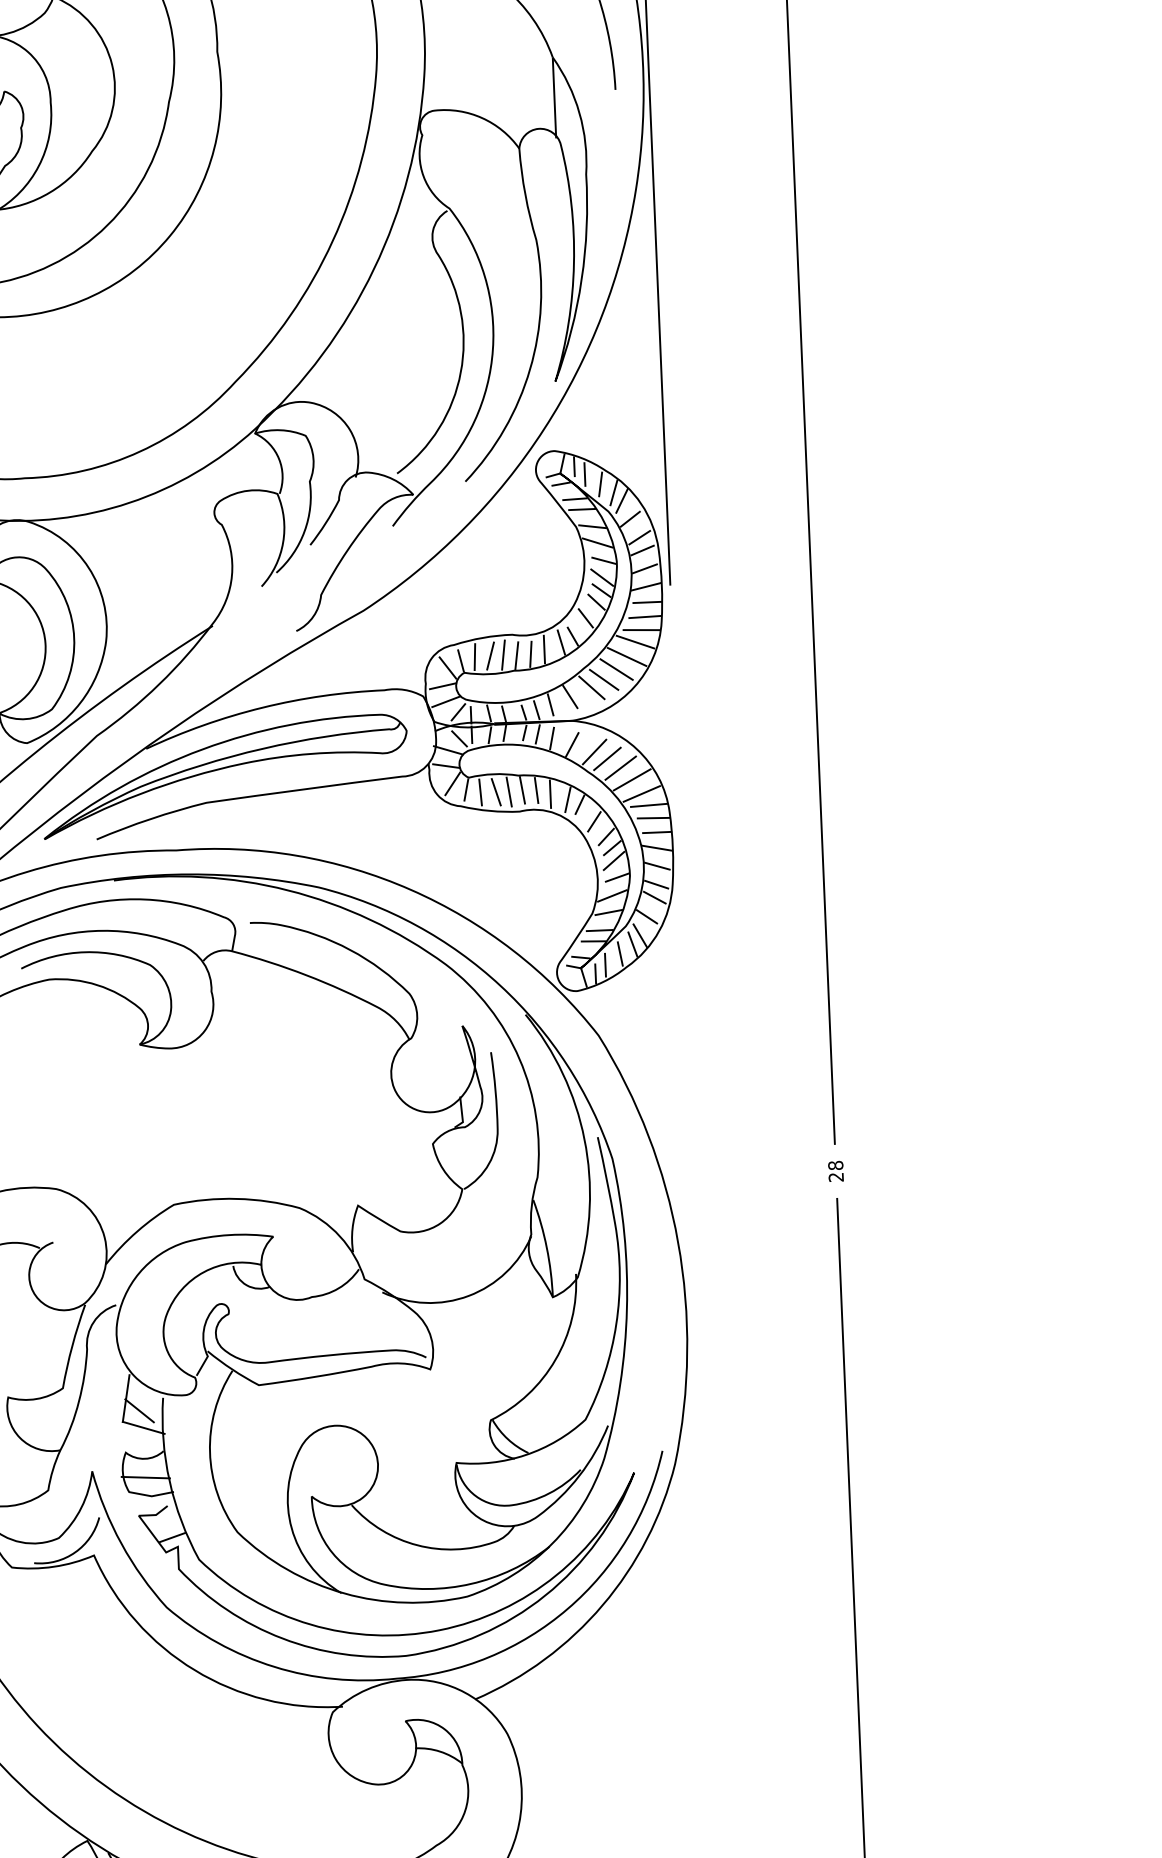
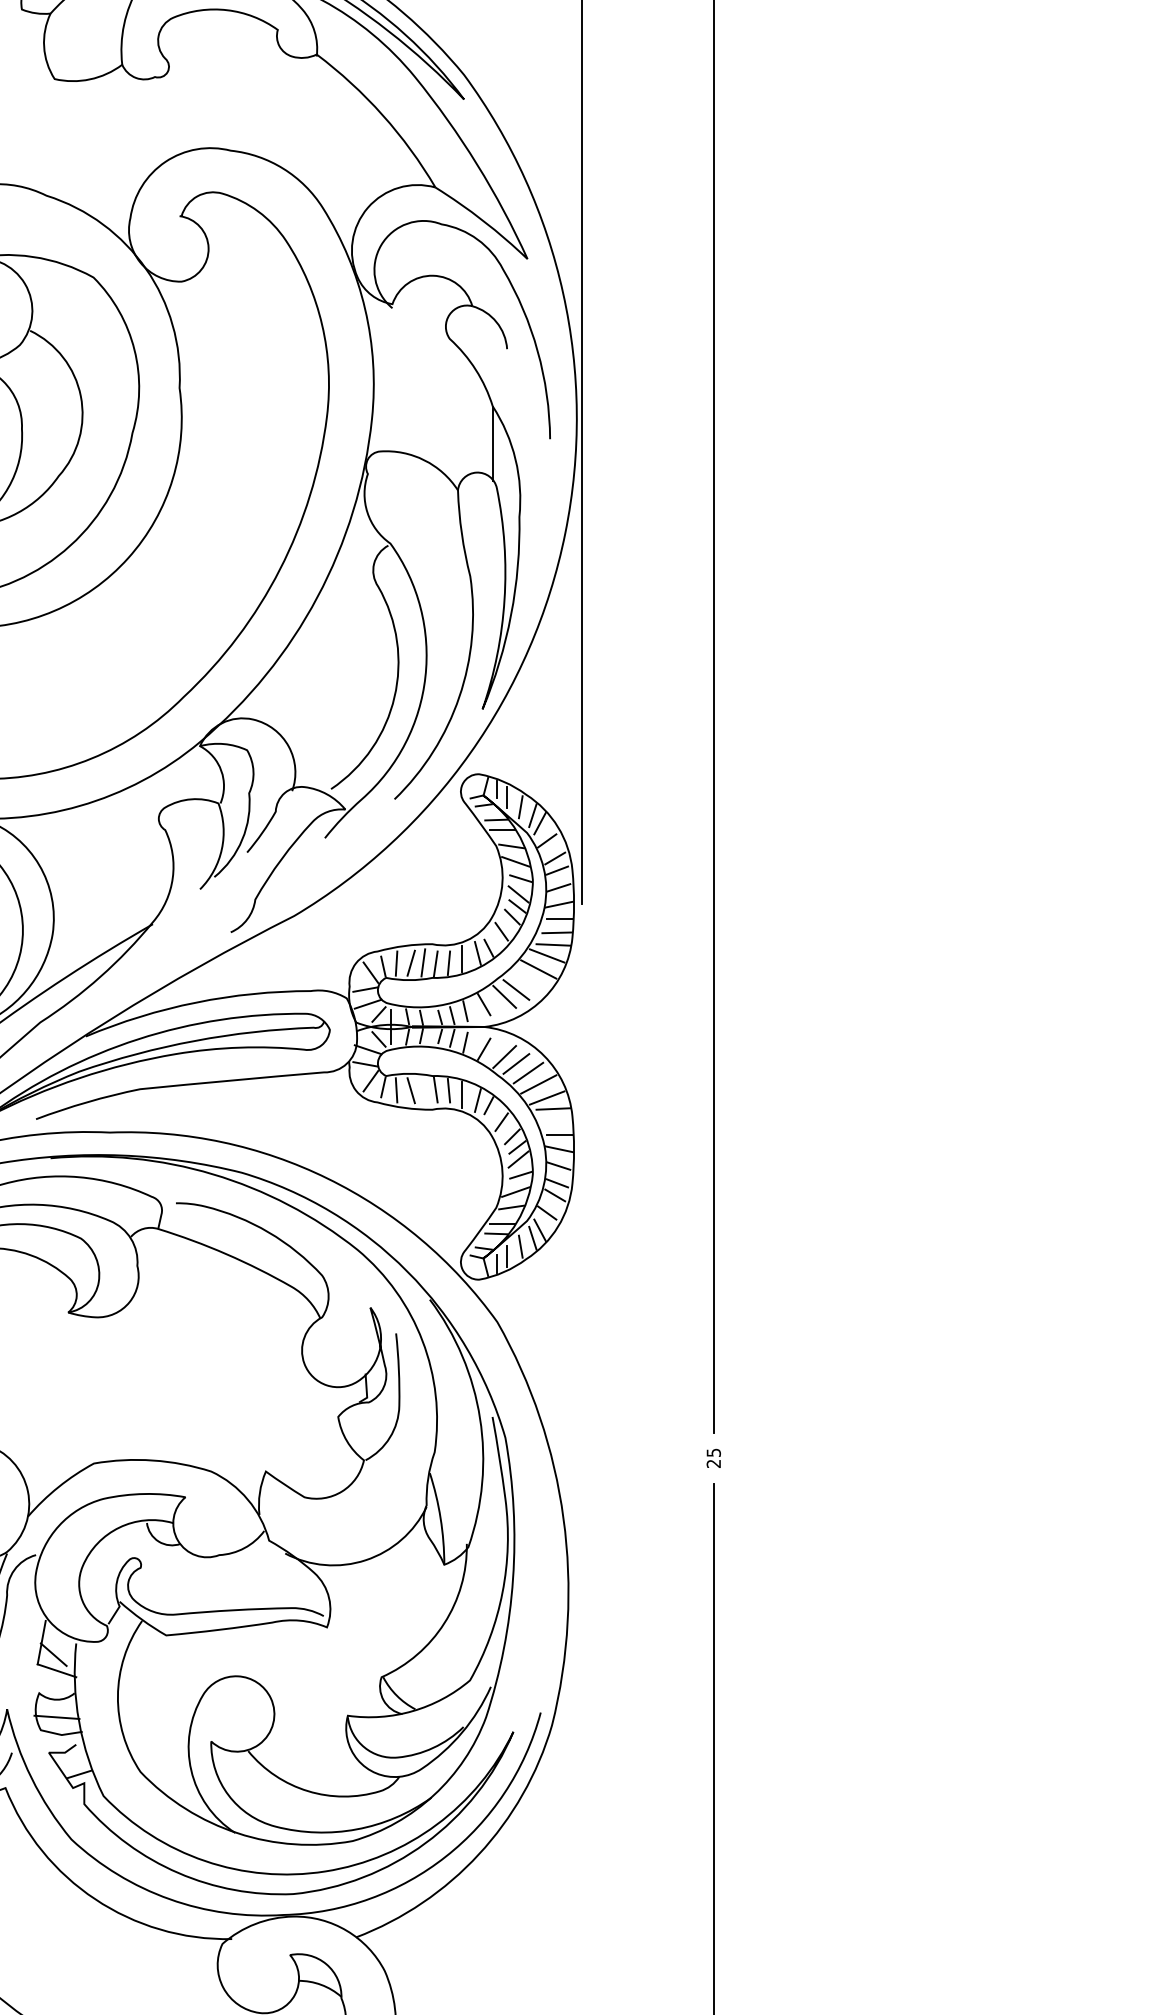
line: (616, 669) -> (528, 980), removed
line: (509, 791) -> (423, 1090), removed
line: (652, 817) -> (556, 1120), removed
text: (835, 1165) -> (713, 1452), 28 -> 25

